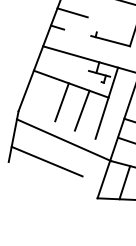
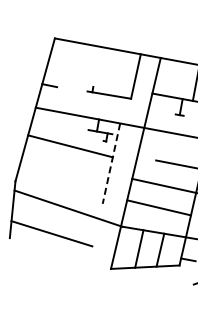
line: (72, 12) -> (64, 67), removed
line: (61, 101) -> (61, 166), removed
line: (106, 104) -> (111, 164), solid -> dashed
line: (82, 109) -> (85, 173), removed

